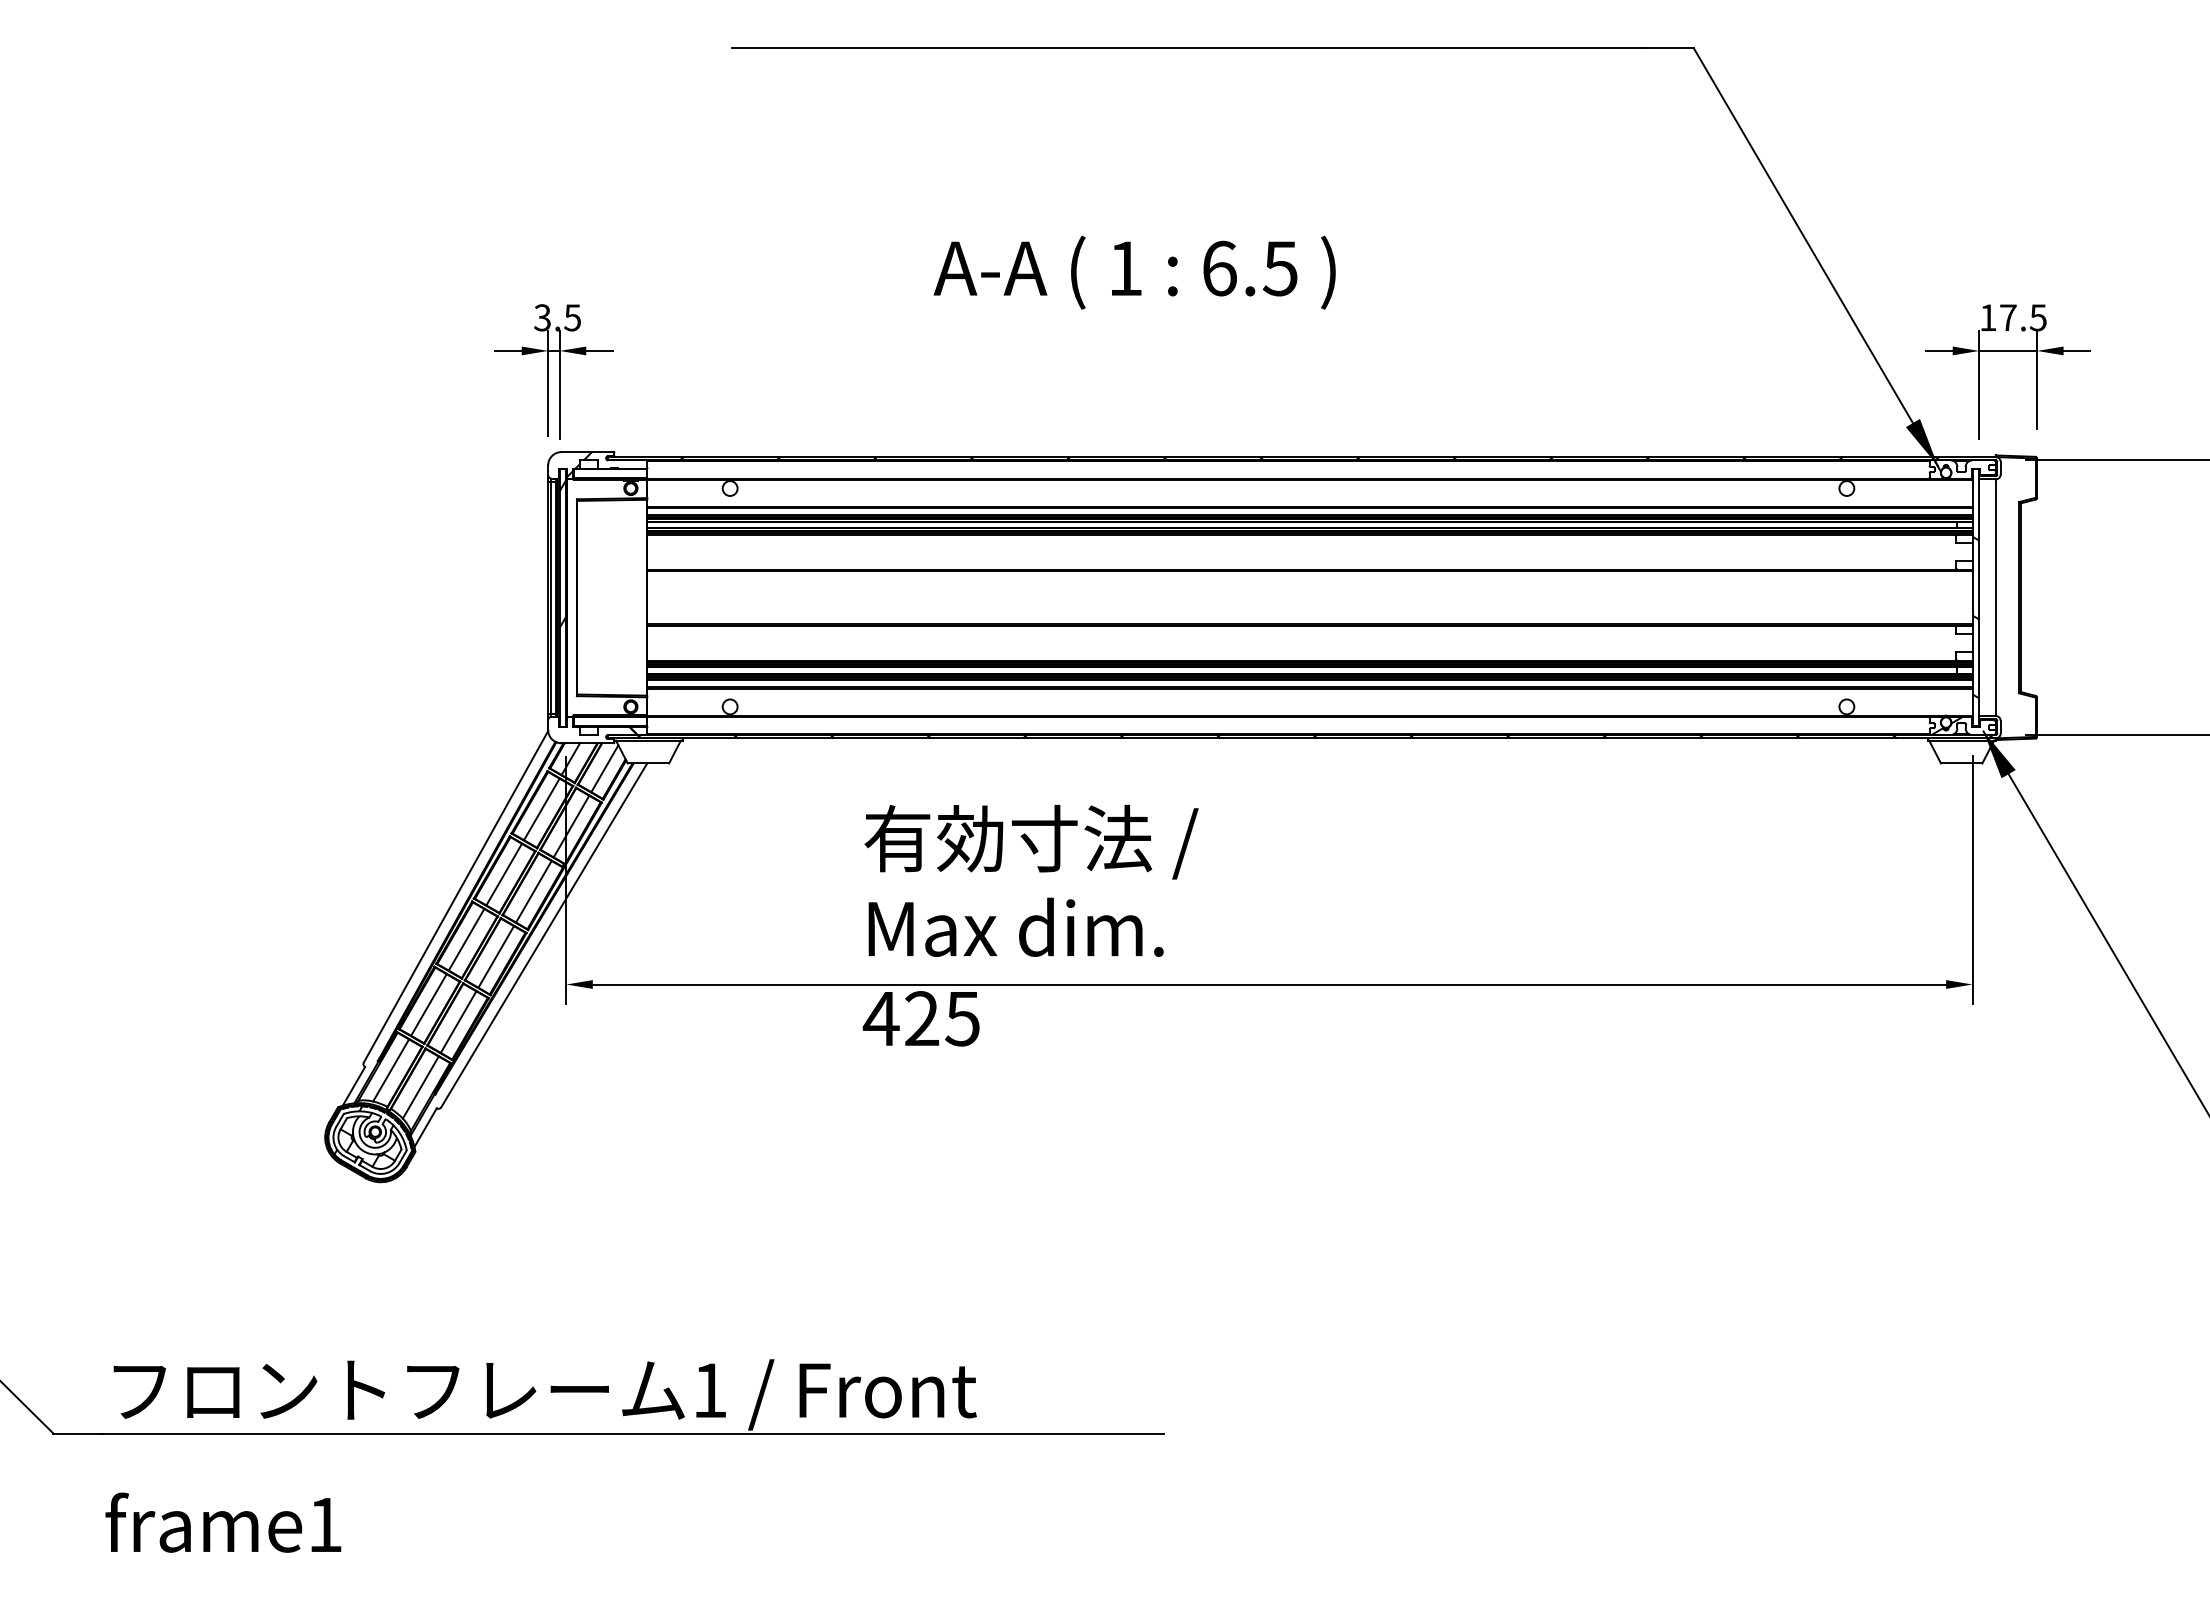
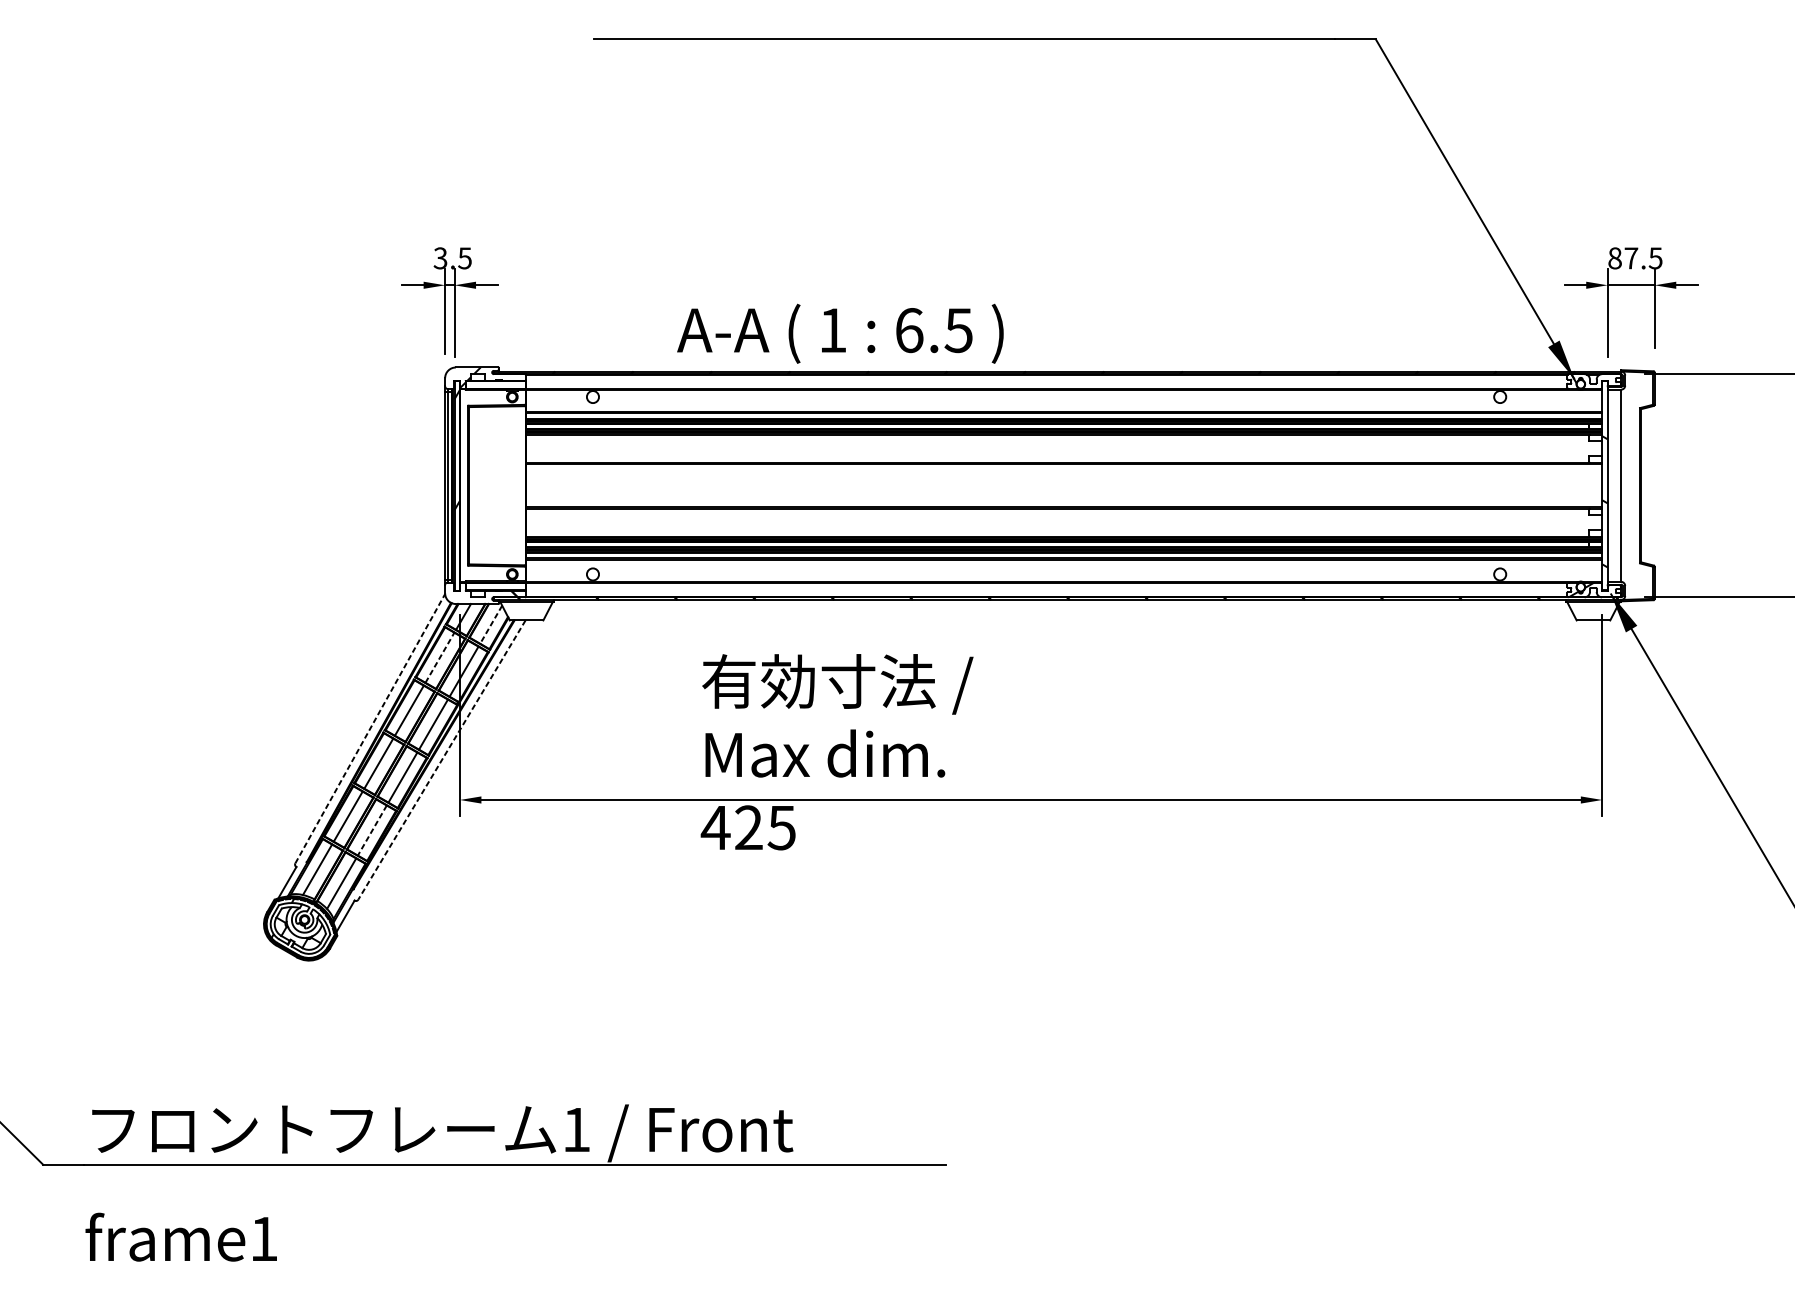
text: (1134, 272) -> (840, 333), moved
text: (1988, 317) -> (1615, 258), 17.5 -> 87.5
line: (604, 769) -> (490, 625), solid -> dashed
line: (541, 809) -> (439, 657), solid -> dashed
line: (456, 896) -> (370, 728), solid -> dashed
line: (544, 935) -> (442, 760), solid -> dashed
line: (458, 1022) -> (372, 830), solid -> dashed

